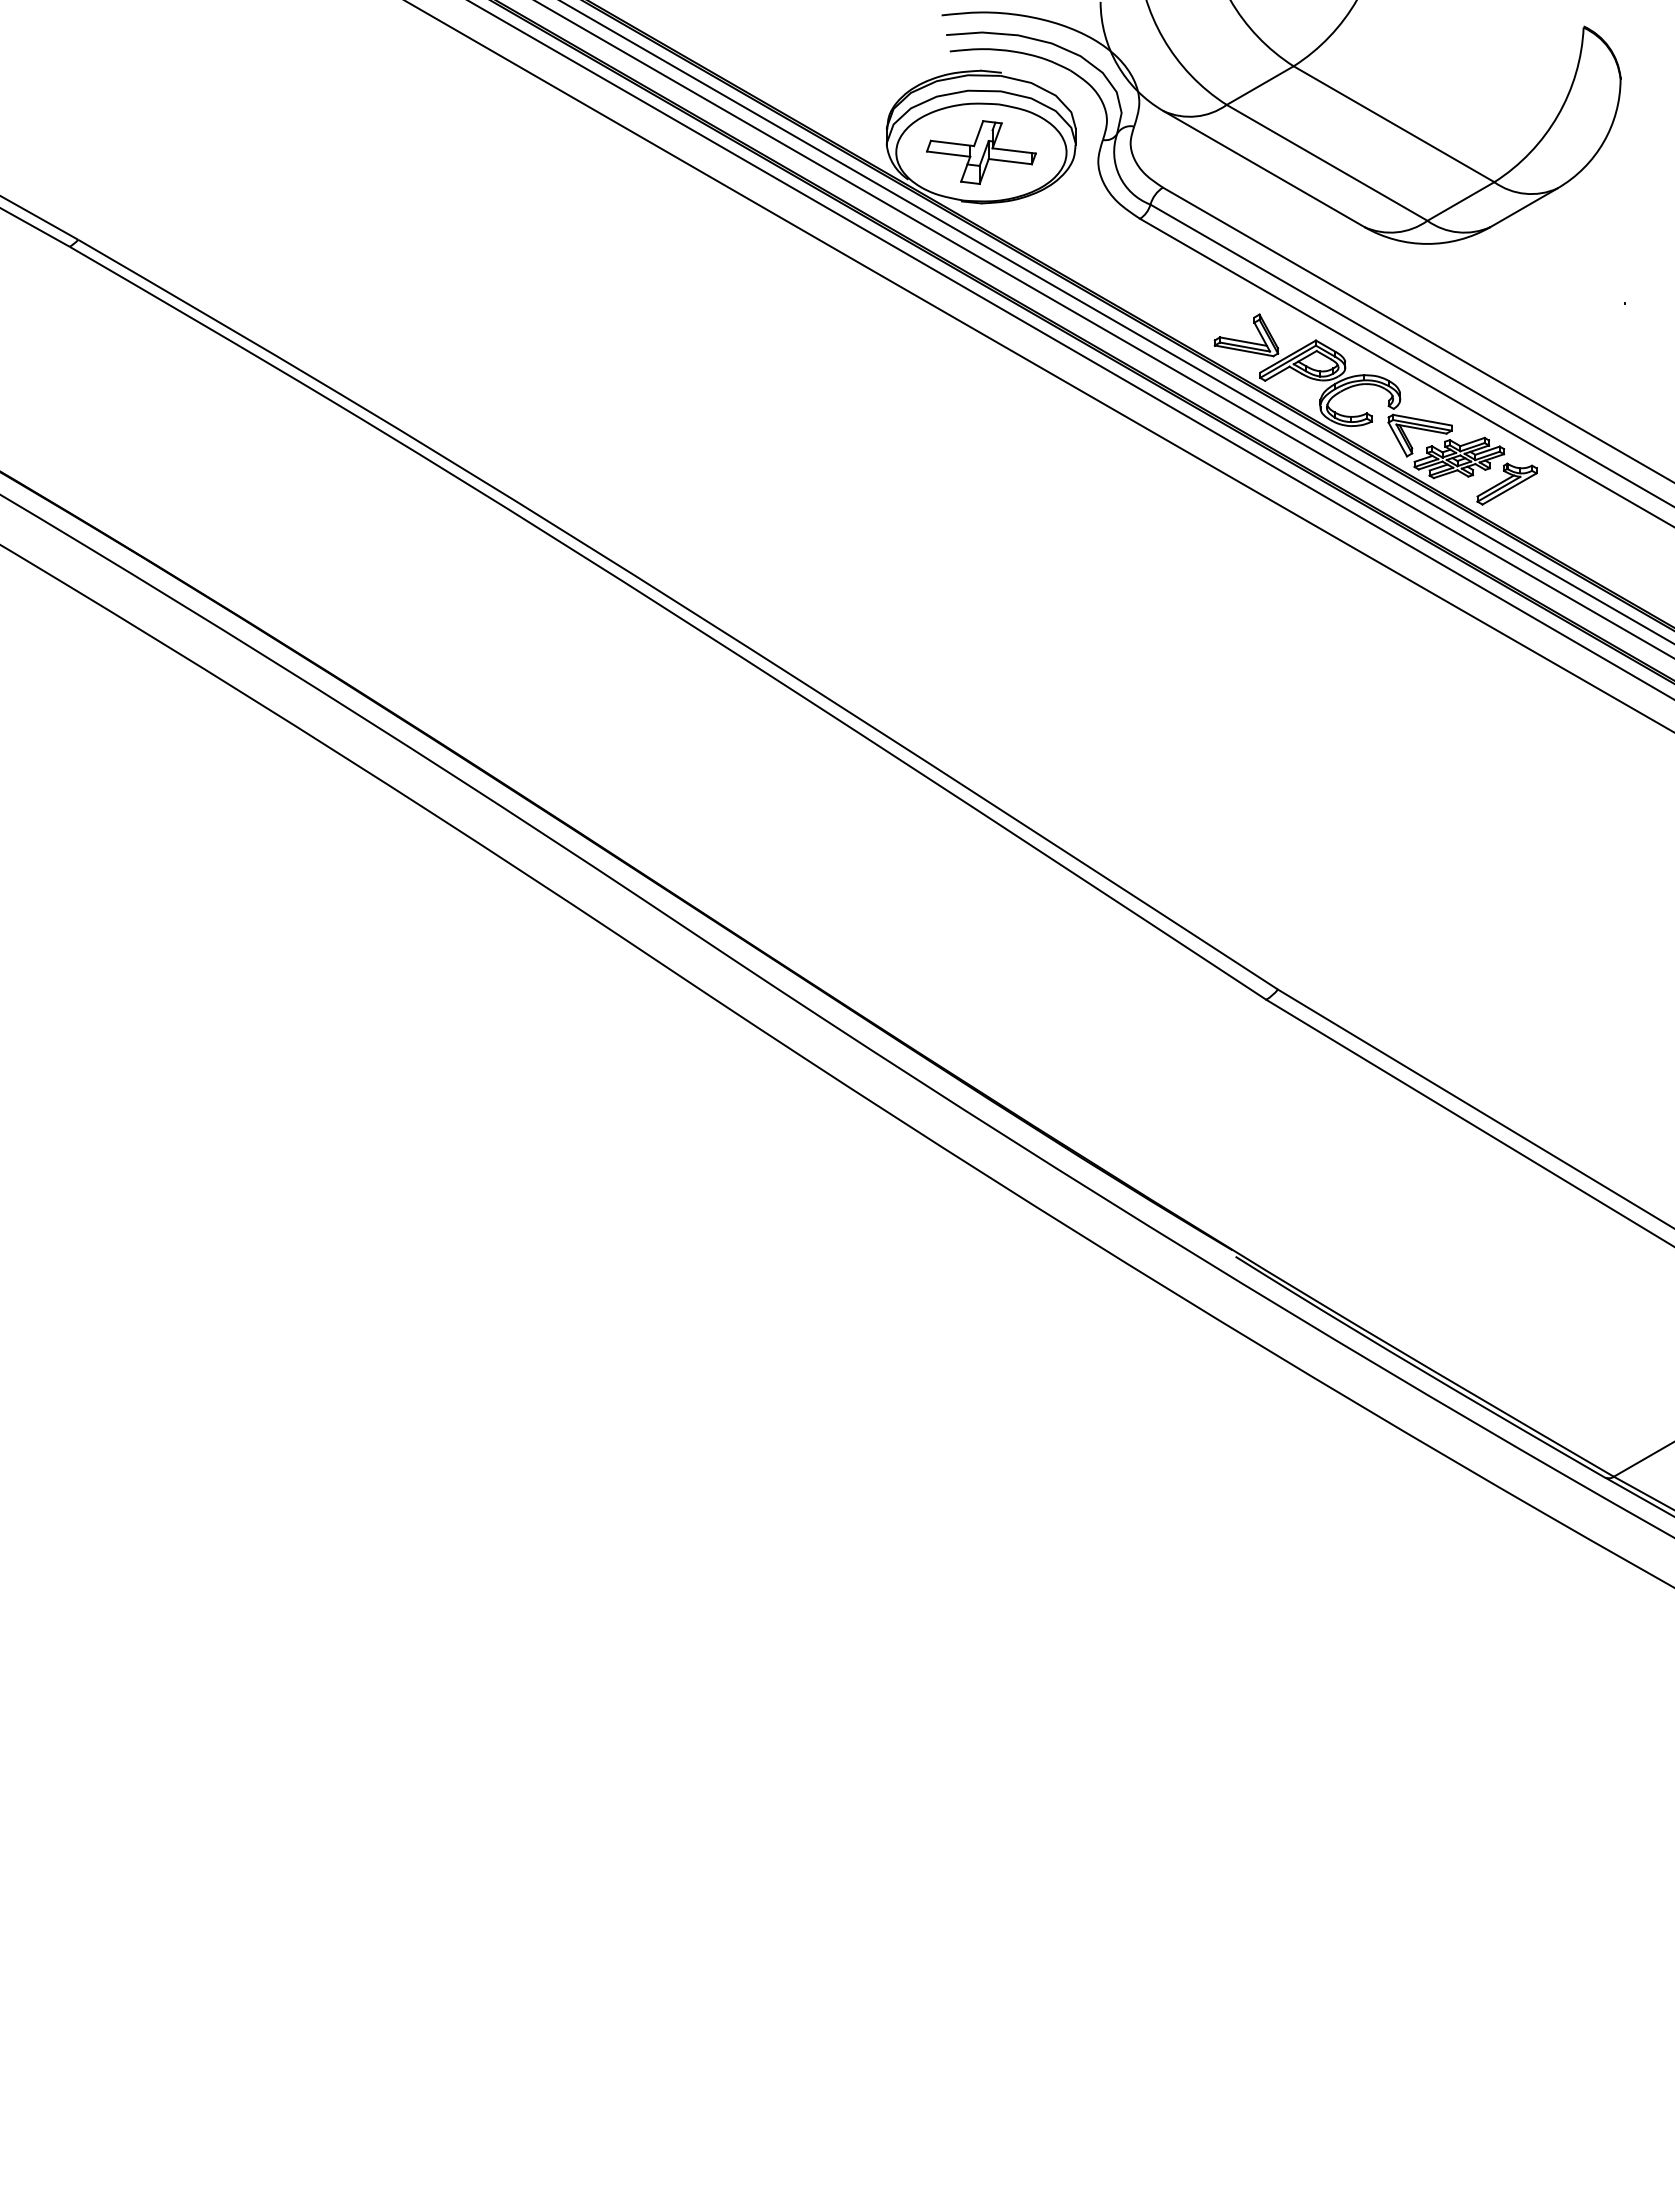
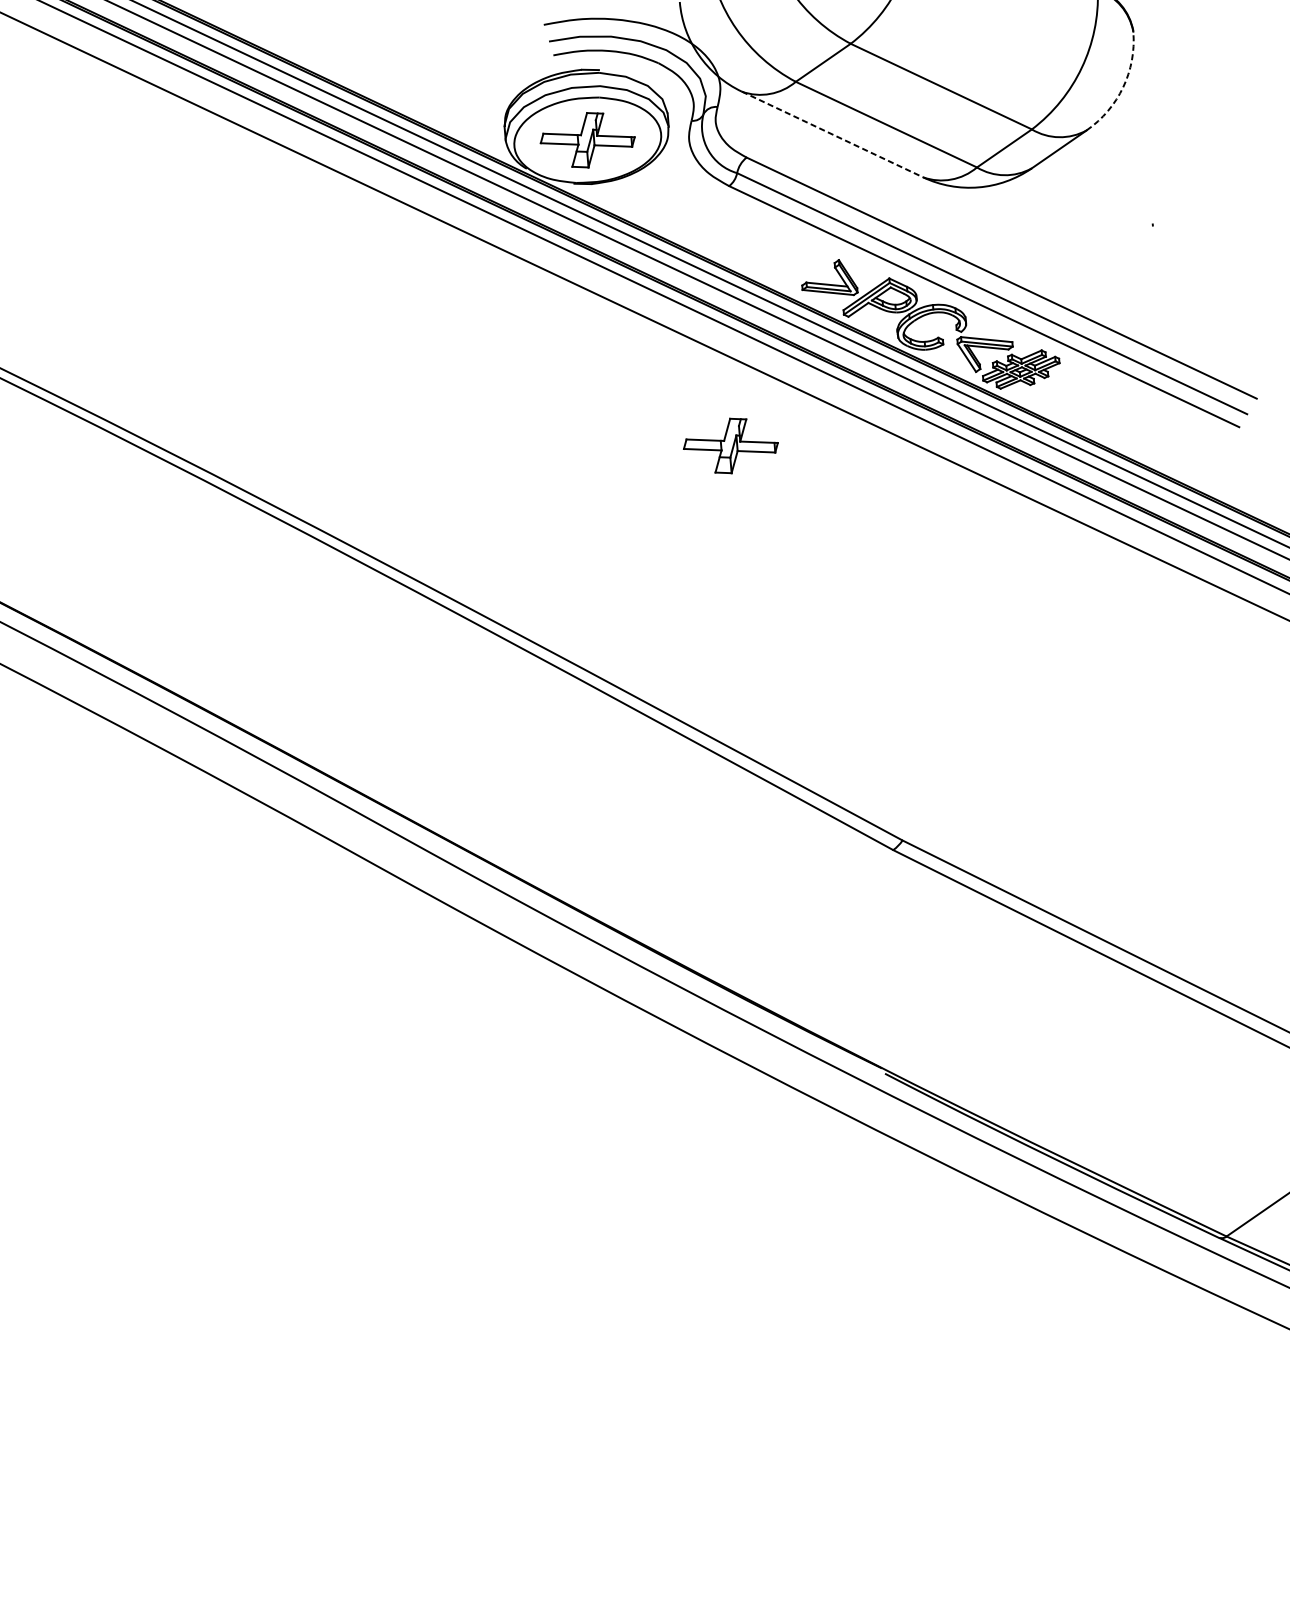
arc: (1603, 142) -> (1123, 87), solid -> dashed
line: (1264, 169) -> (832, 134), solid -> dashed
part: (1506, 483) -> (1063, 388), removed
part: (1117, 518) -> (730, 445), added

